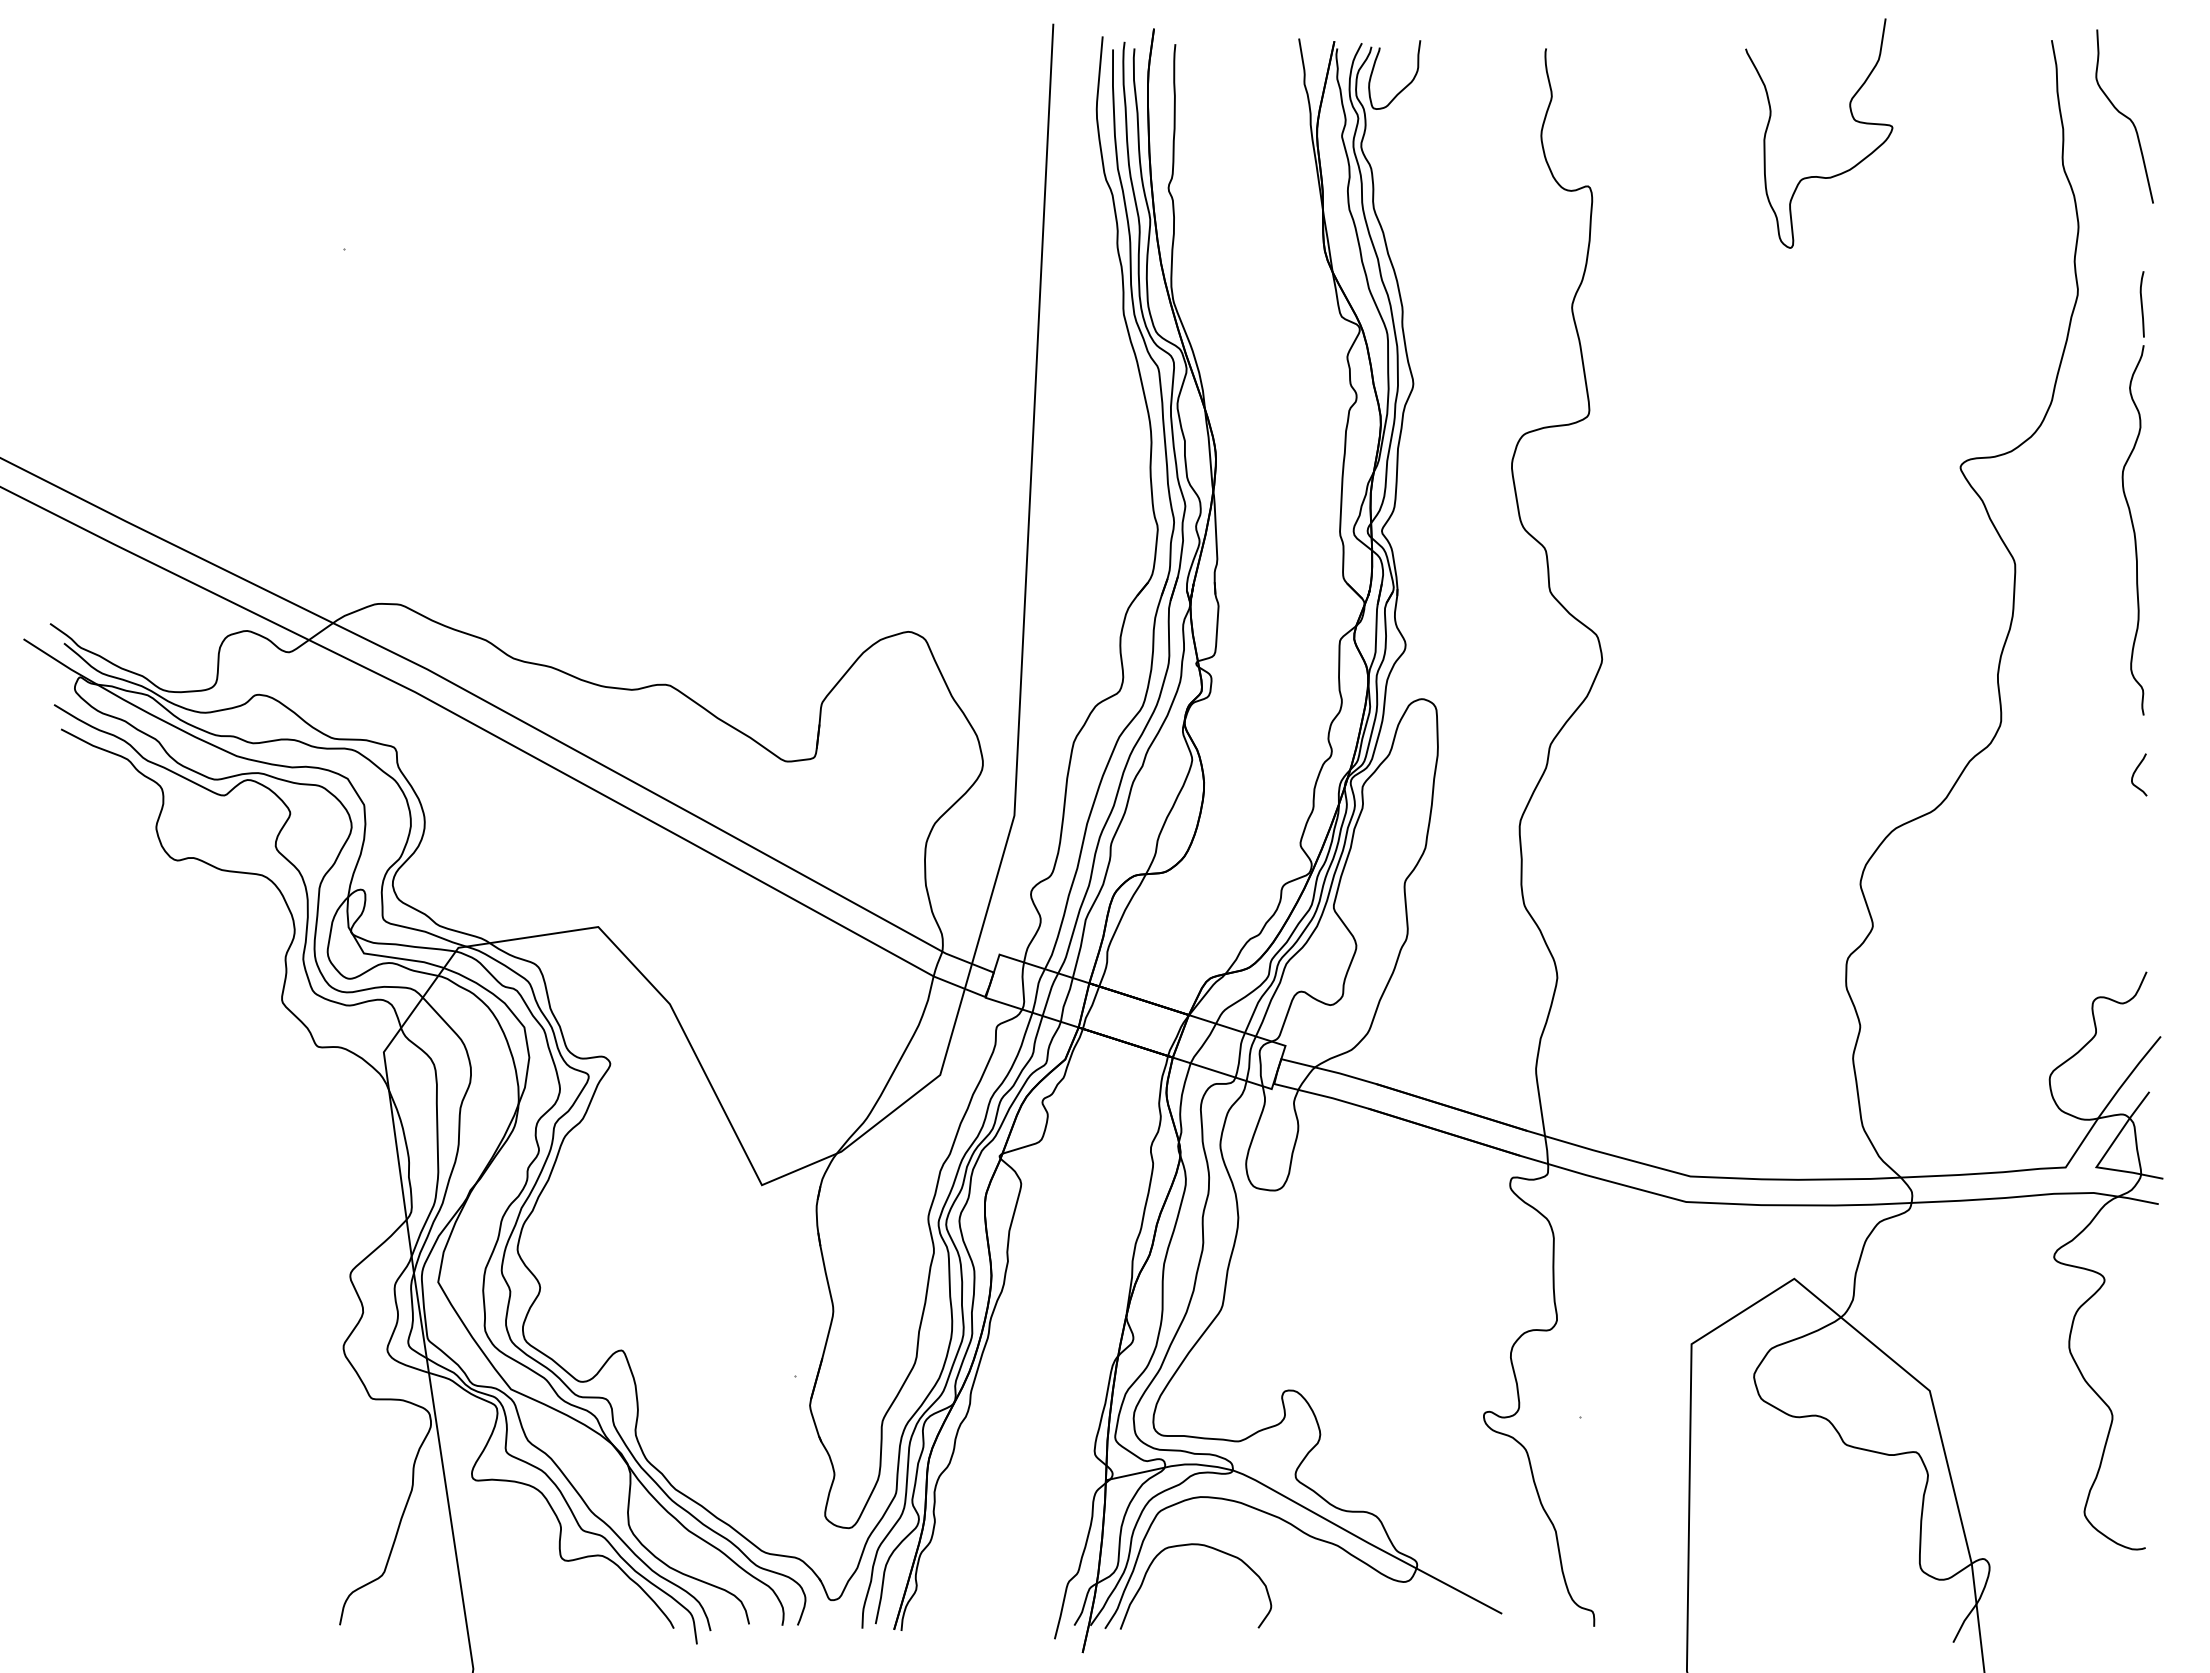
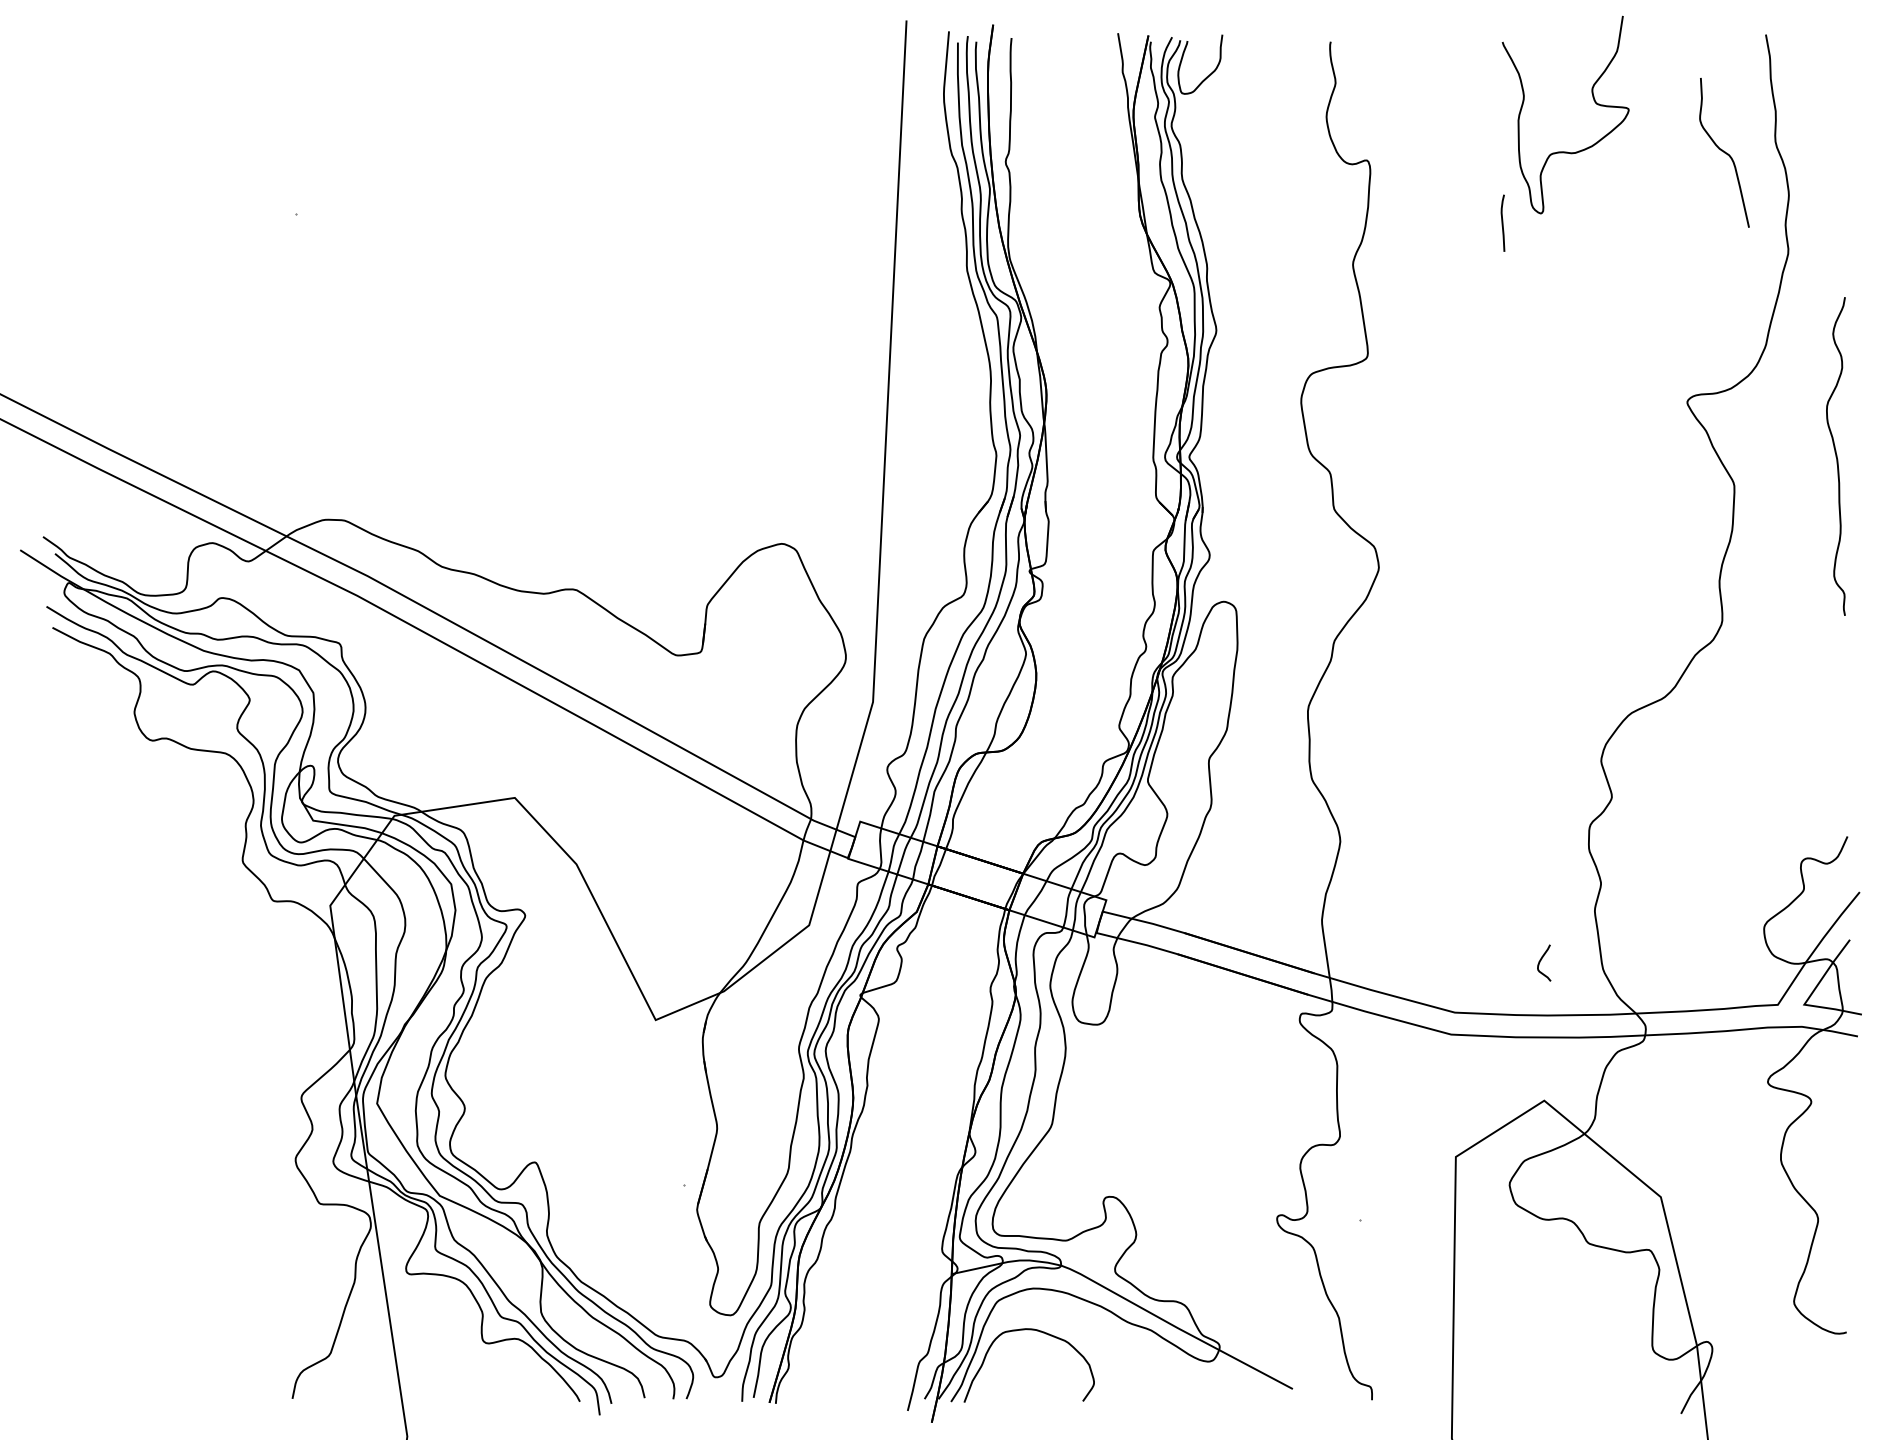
curve: (2124, 116) -> (1724, 152), moved
curve: (2141, 304) -> (1502, 223), moved
curve: (2136, 771) -> (1541, 960), moved

